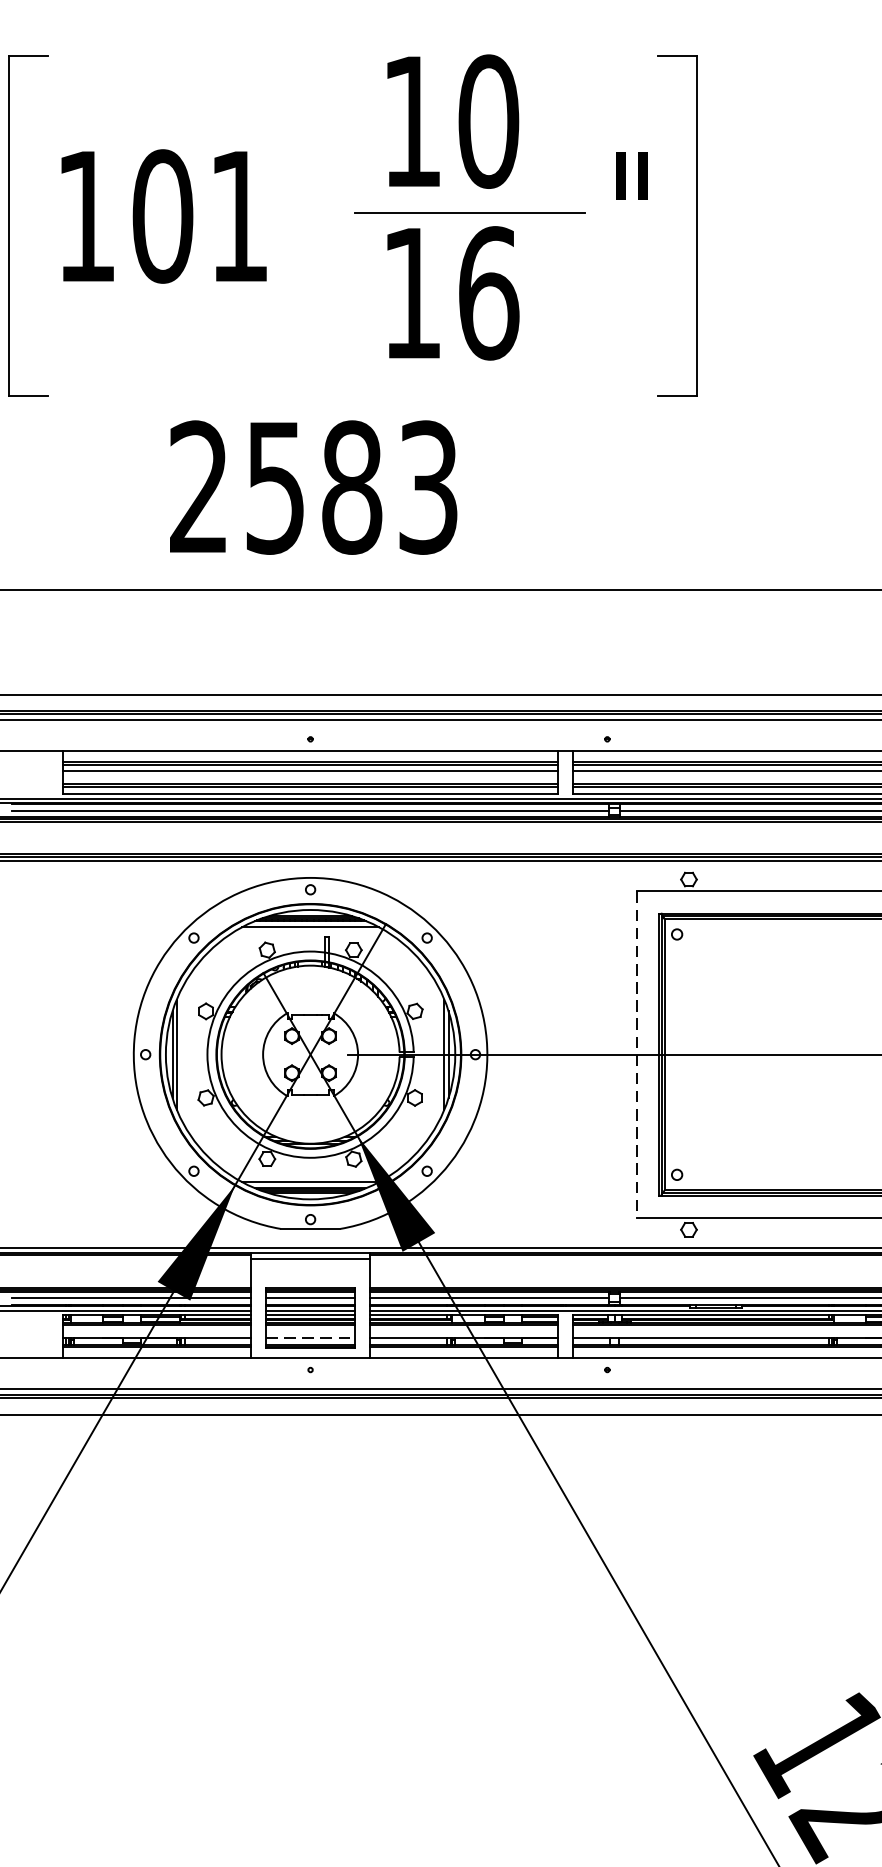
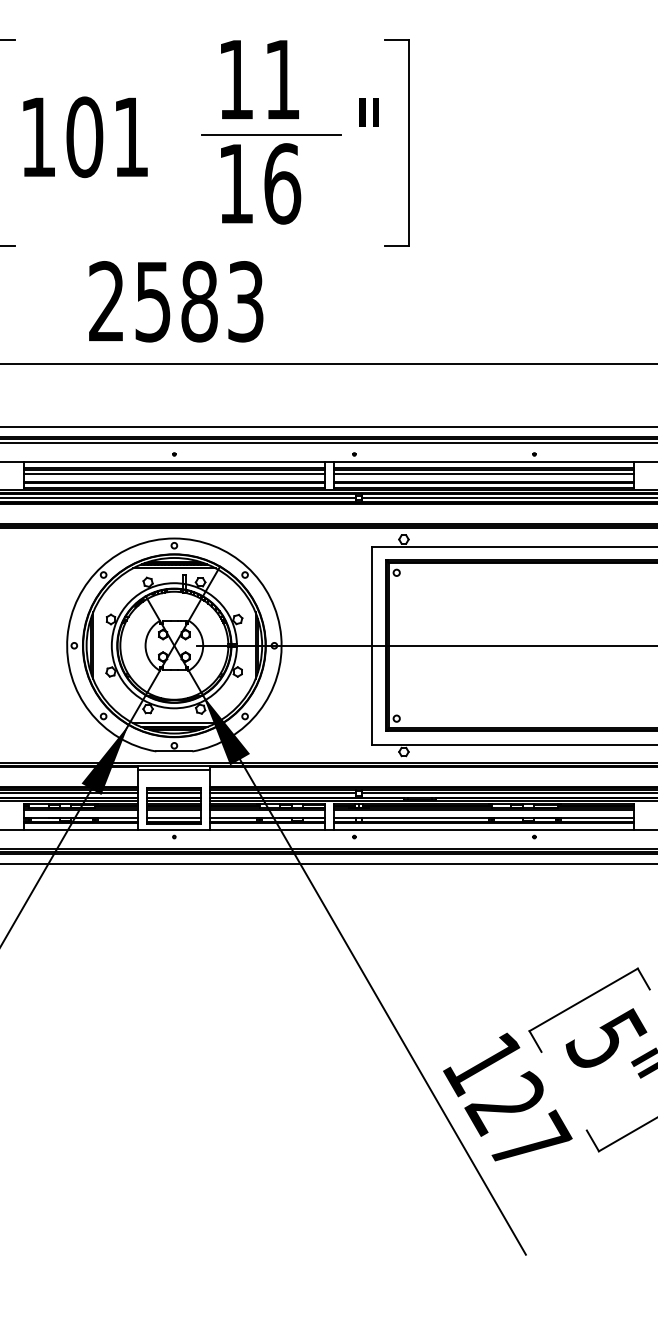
text: (488, 121) -> (282, 79), 10 -> 11
line: (637, 1055) -> (372, 646), dashed -> solid
line: (310, 1337) -> (174, 817), dashed -> solid

